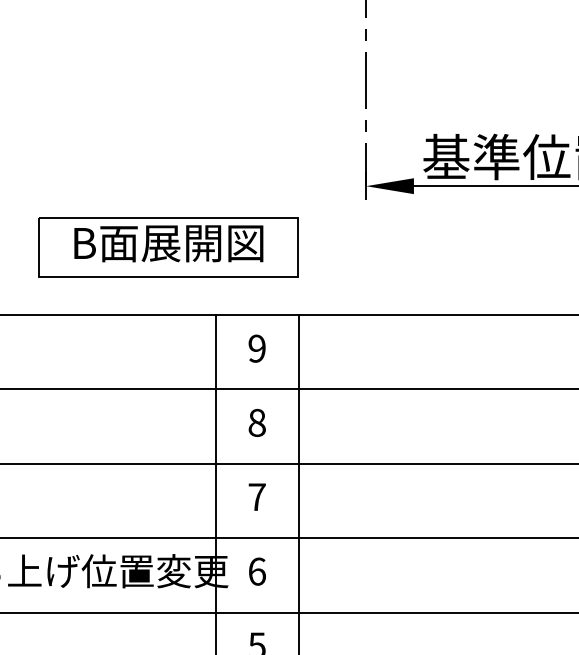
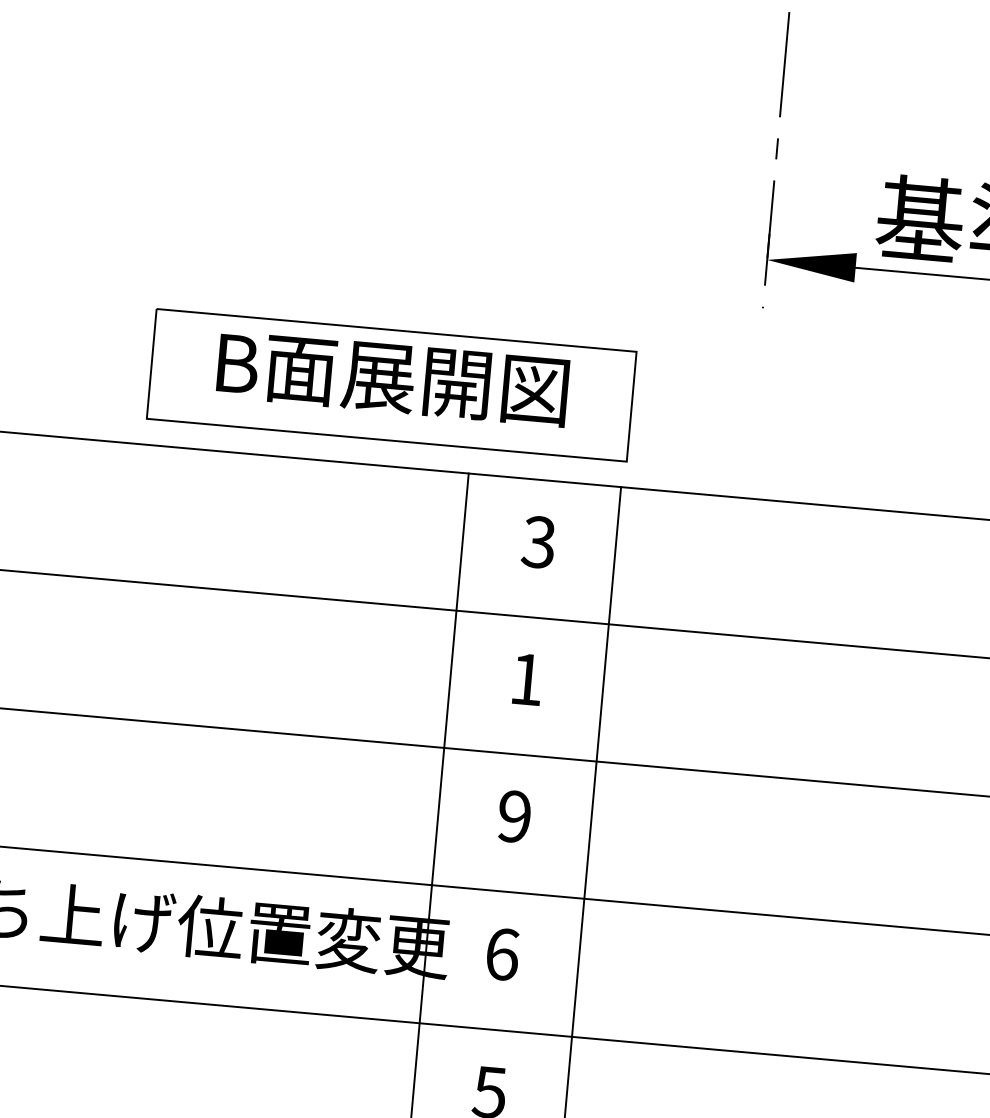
part: (168, 247) -> (391, 385), moved
text: (256, 348) -> (537, 541), 9 -> 3
text: (256, 422) -> (525, 678), 8 -> 1
text: (256, 497) -> (513, 817), 7 -> 9

